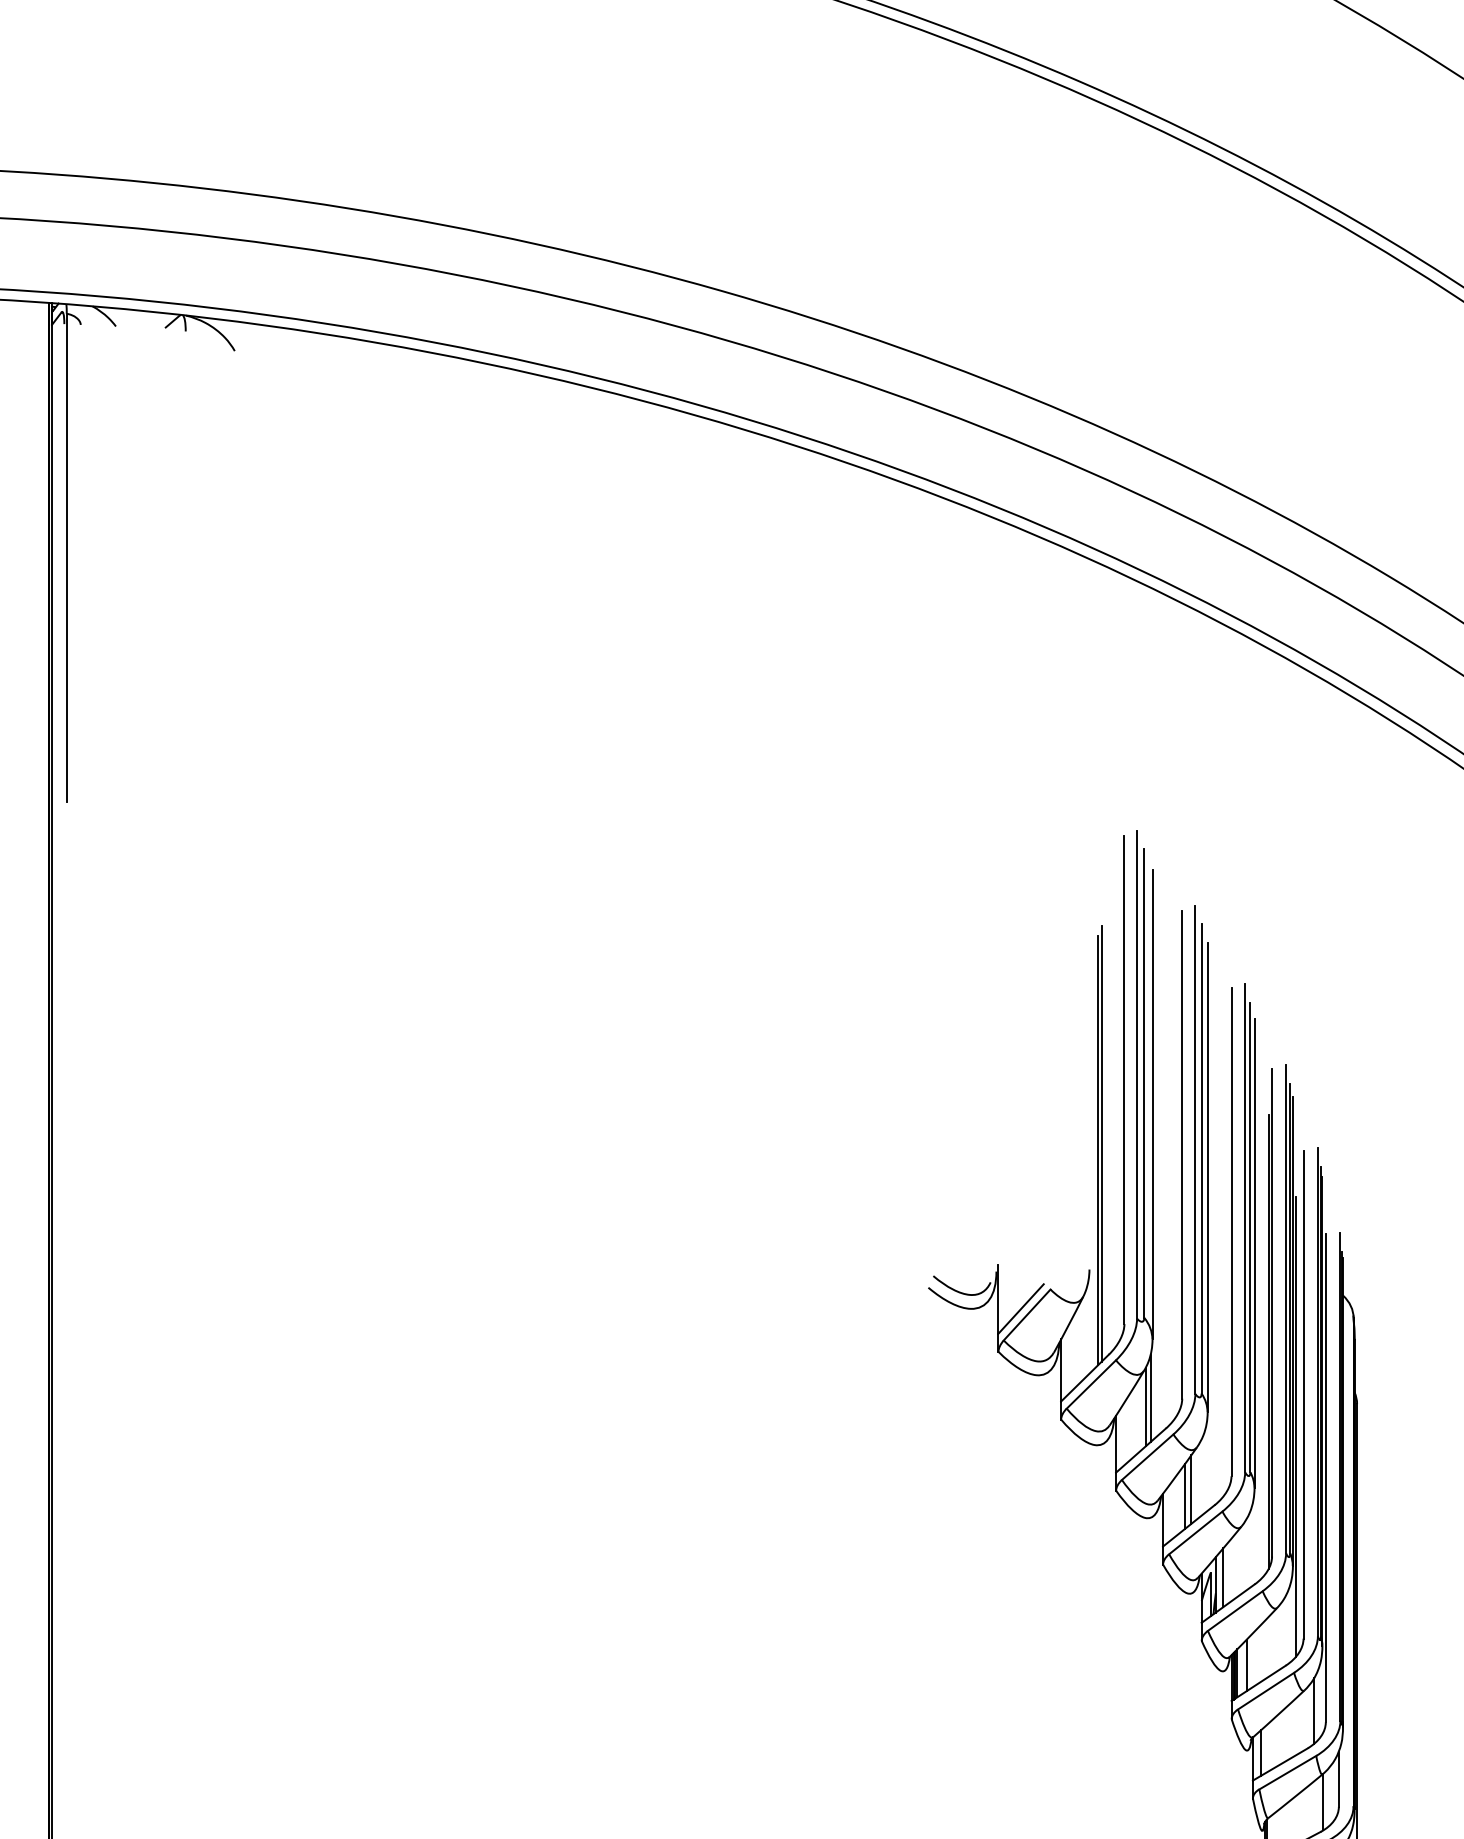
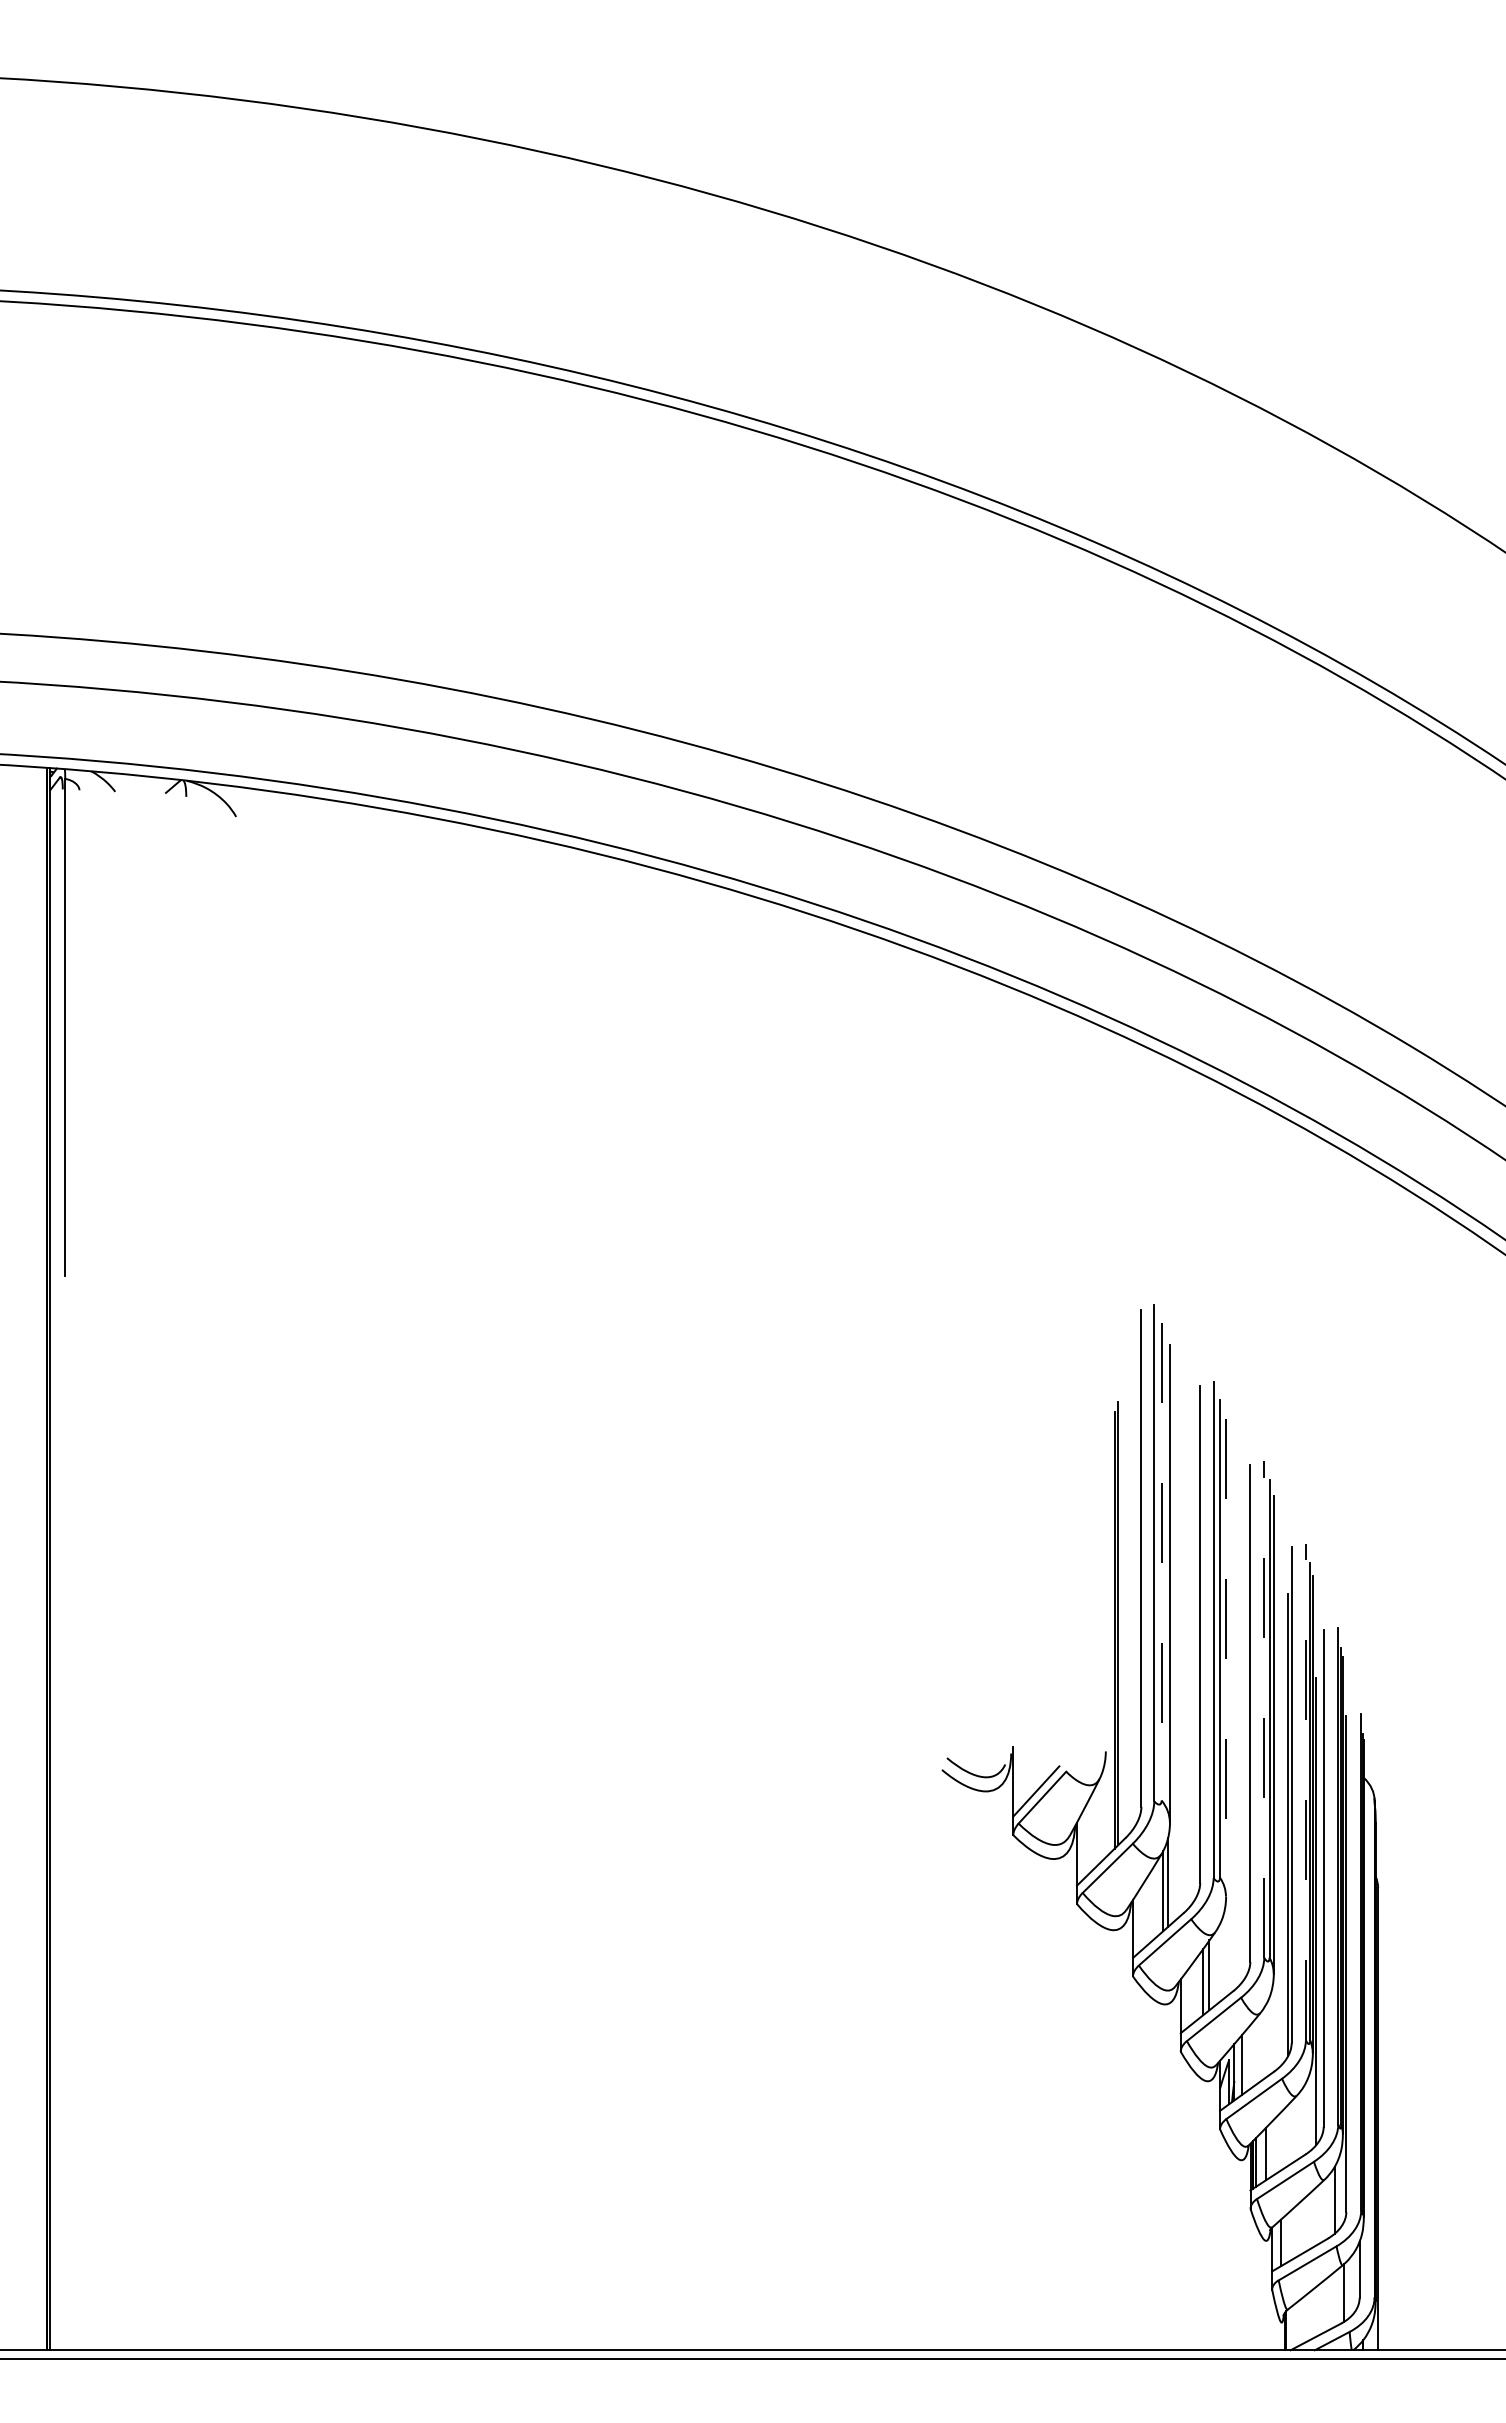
line: (1144, 1082) -> (1161, 1561), solid -> dashed
line: (1208, 1177) -> (1226, 1657), solid -> dashed
line: (1245, 1228) -> (1264, 1709), solid -> dashed
line: (1285, 1308) -> (1305, 1791), solid -> dashed

